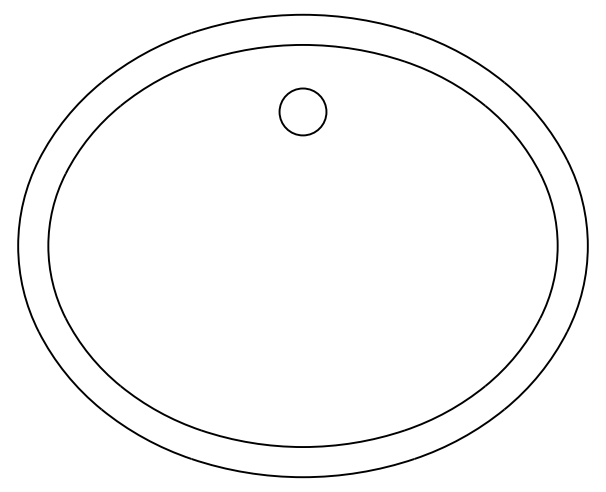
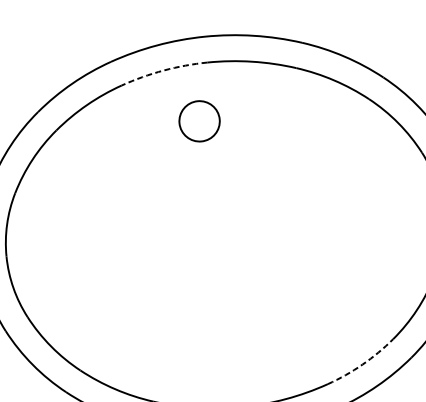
arc: (251, 49) -> (163, 70), solid -> dashed
circle: (302, 111) -> (199, 120), moved
arc: (447, 411) -> (362, 364), solid -> dashed

